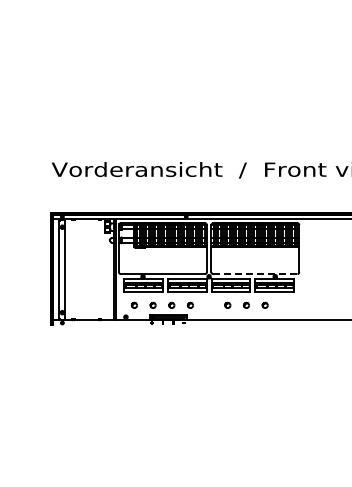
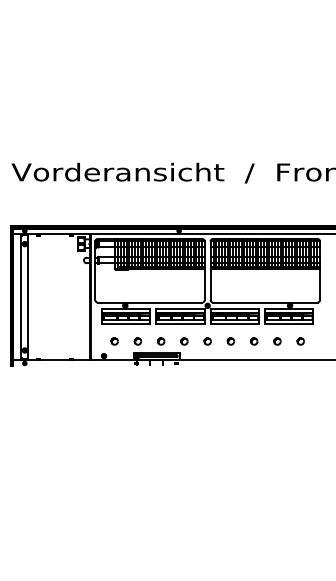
line: (254, 274) -> (264, 302), dashed -> solid
part: (208, 304) -> (206, 340), added
part: (283, 304) -> (300, 340), added

